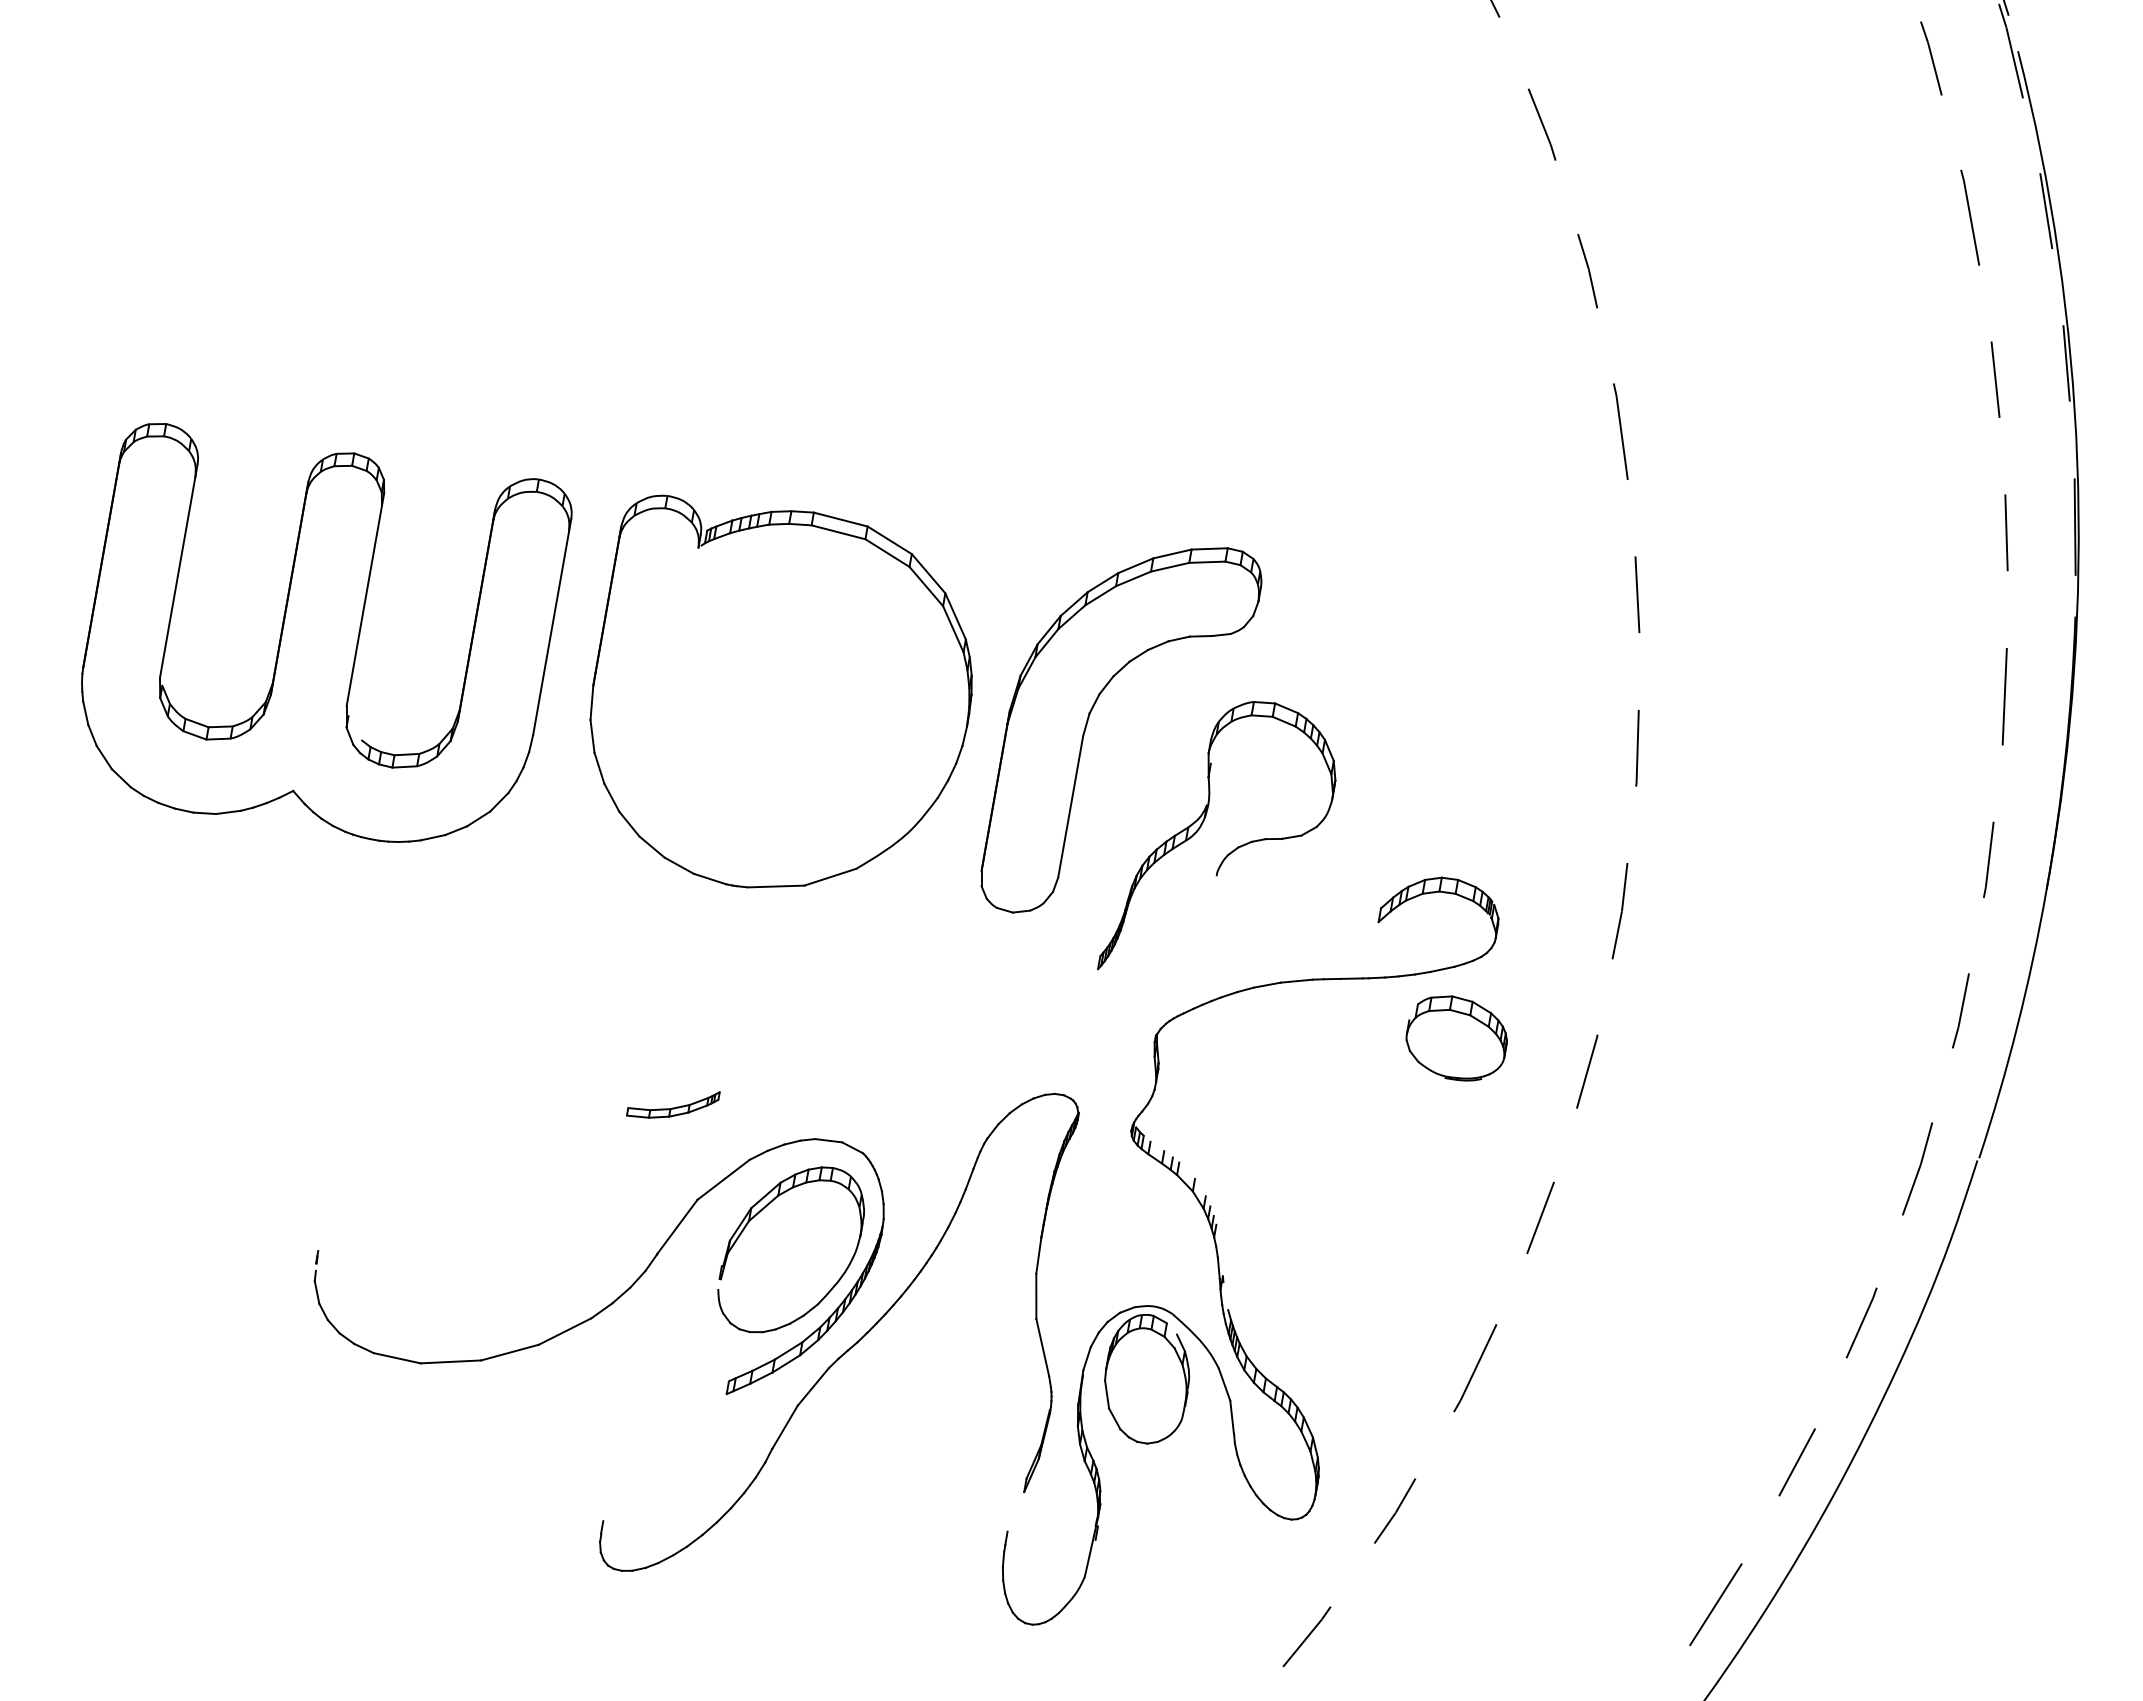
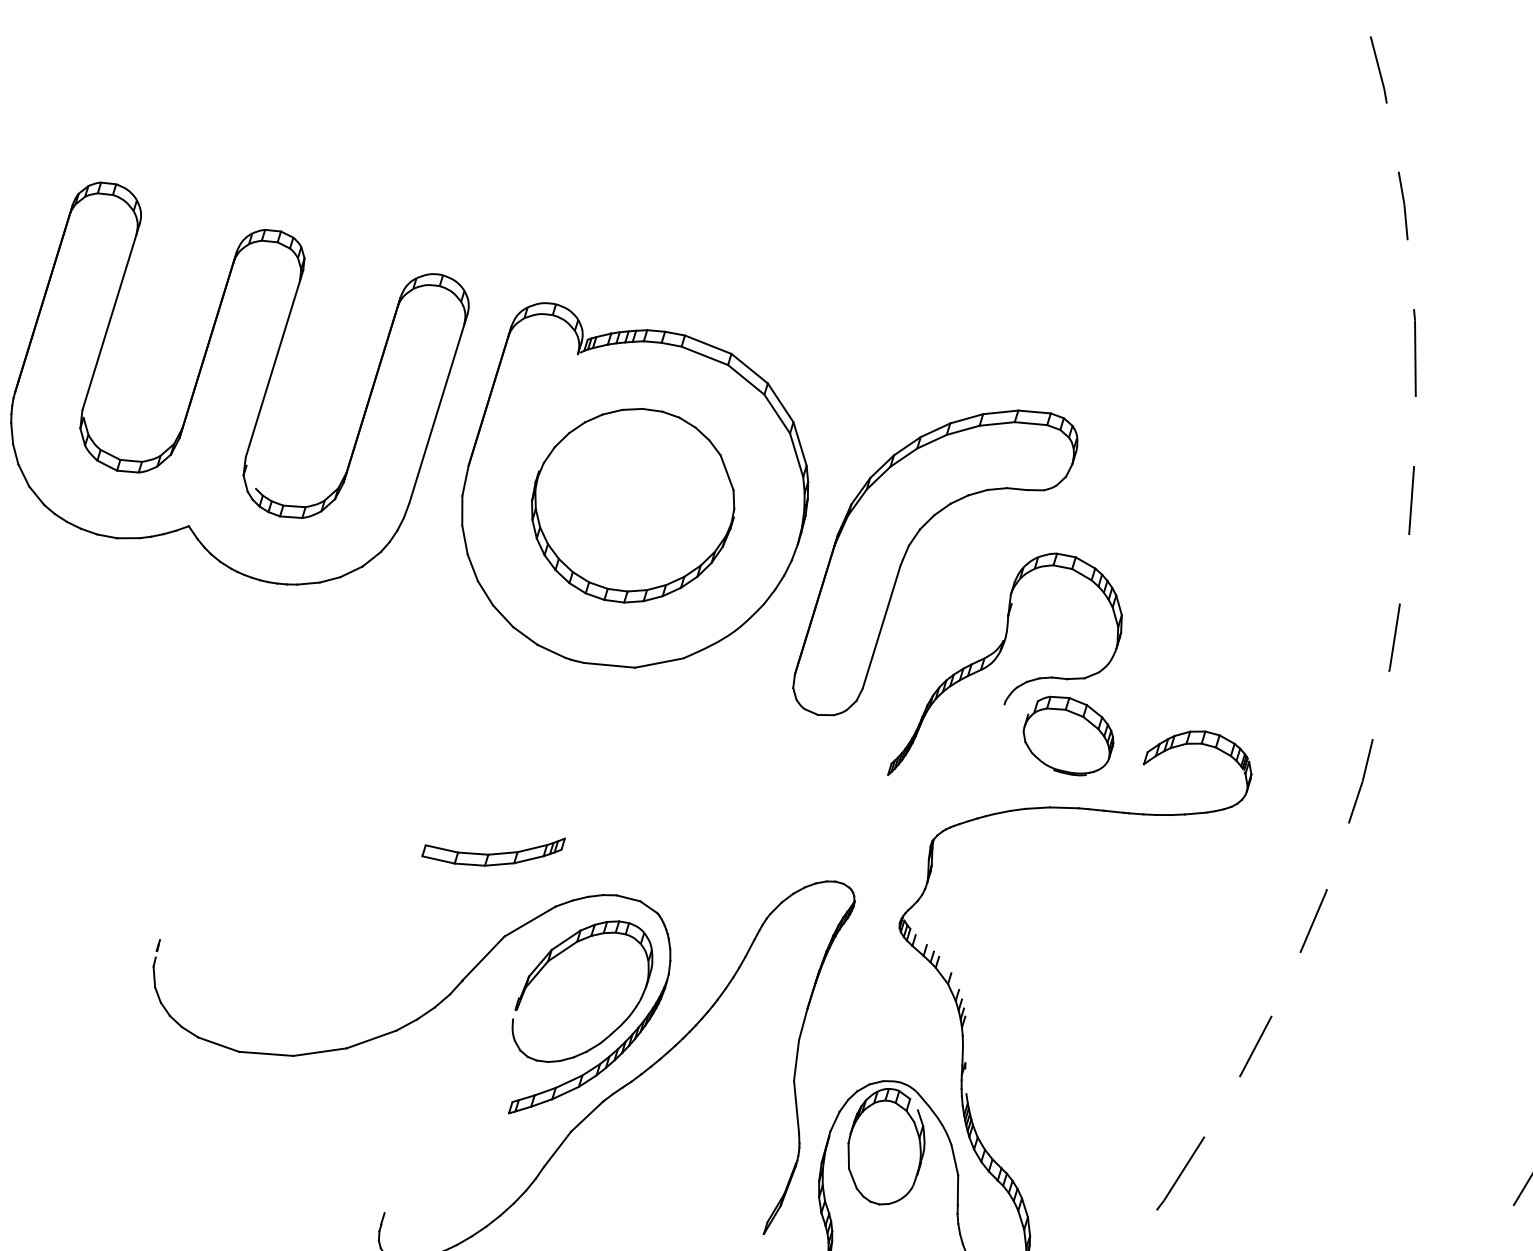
part: (780, 707) -> (633, 505), added
part: (1456, 1038) -> (1068, 736), moved
part: (673, 1104) -> (493, 848), size x1.67

